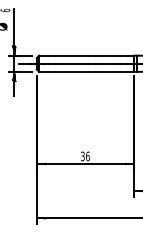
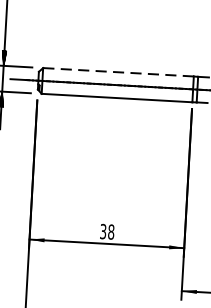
line: (86, 55) -> (117, 72), solid -> dashed
text: (87, 155) -> (110, 230), 36 -> 38

